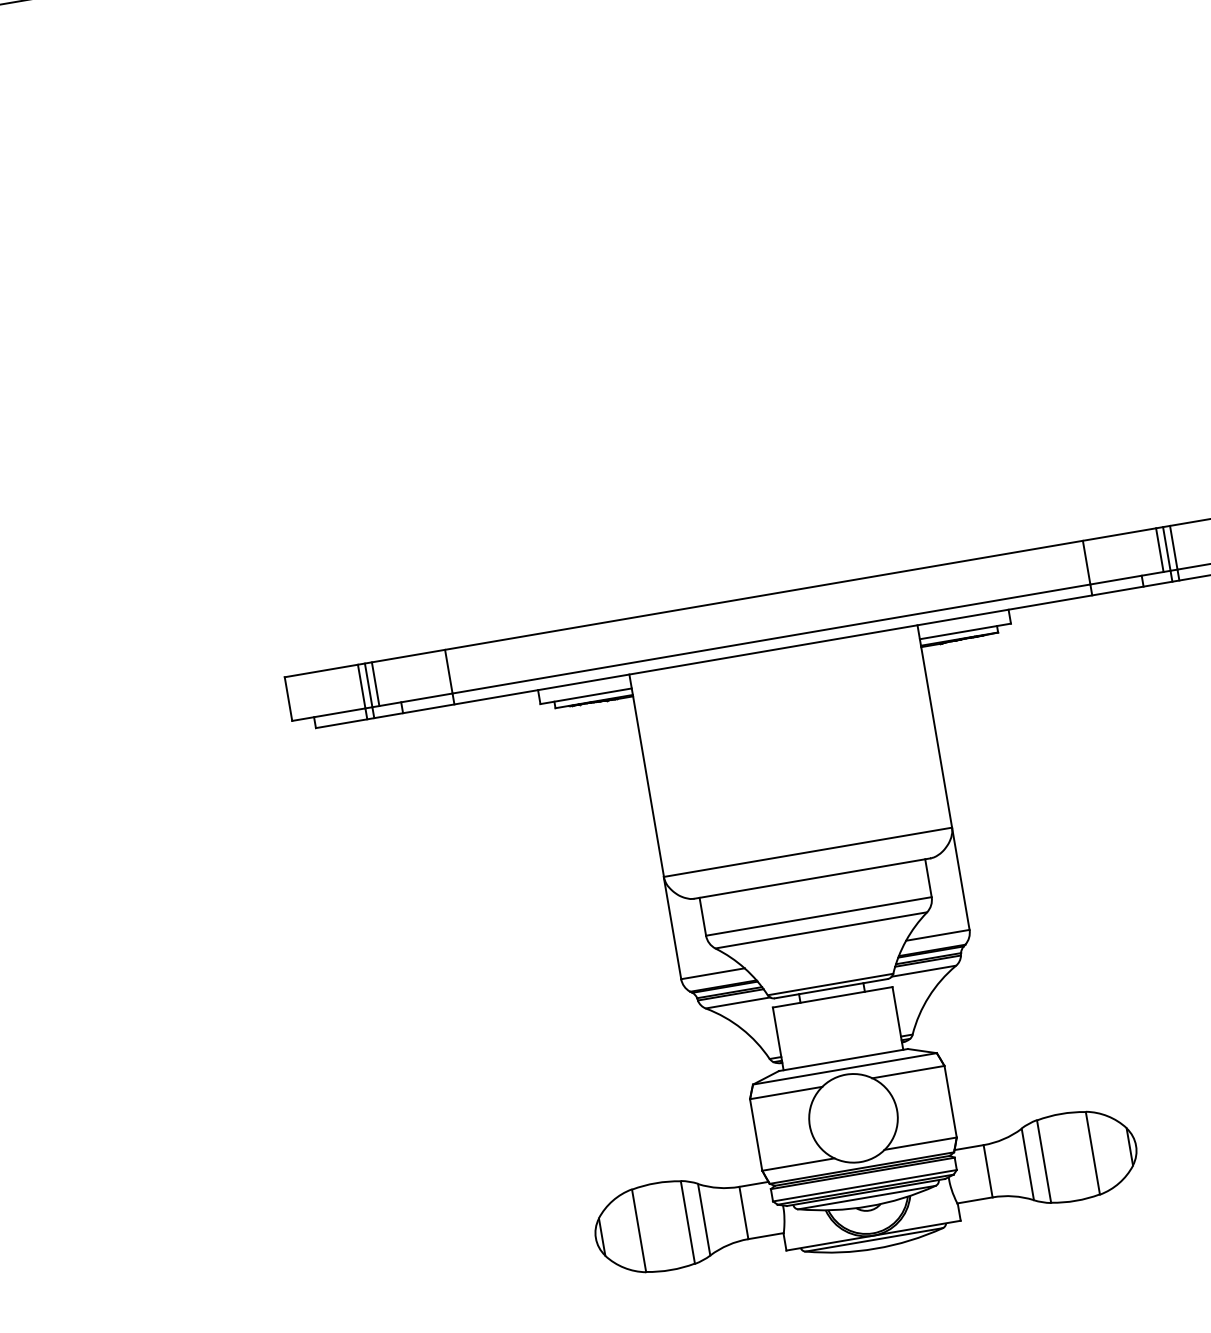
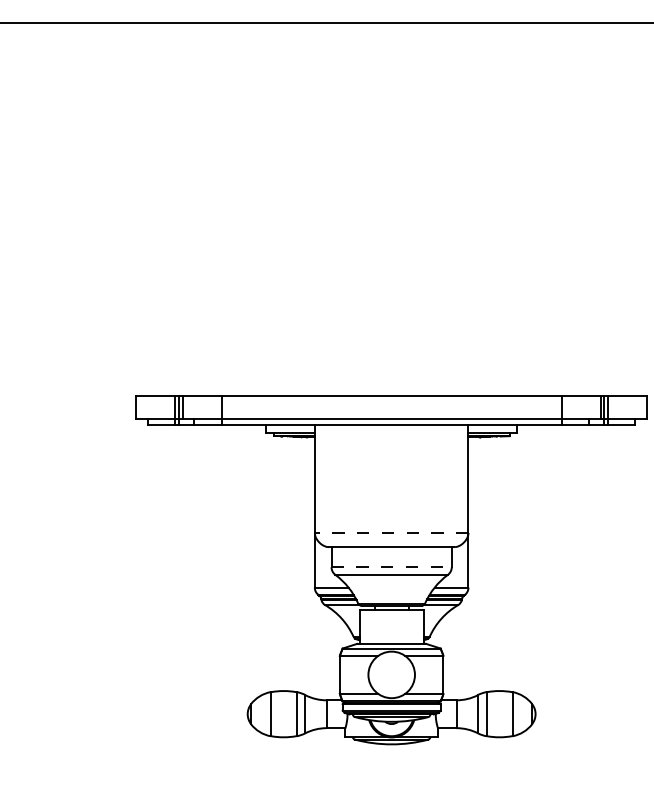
line: (807, 853) -> (391, 533), solid -> dashed
line: (820, 916) -> (392, 567), solid -> dashed

